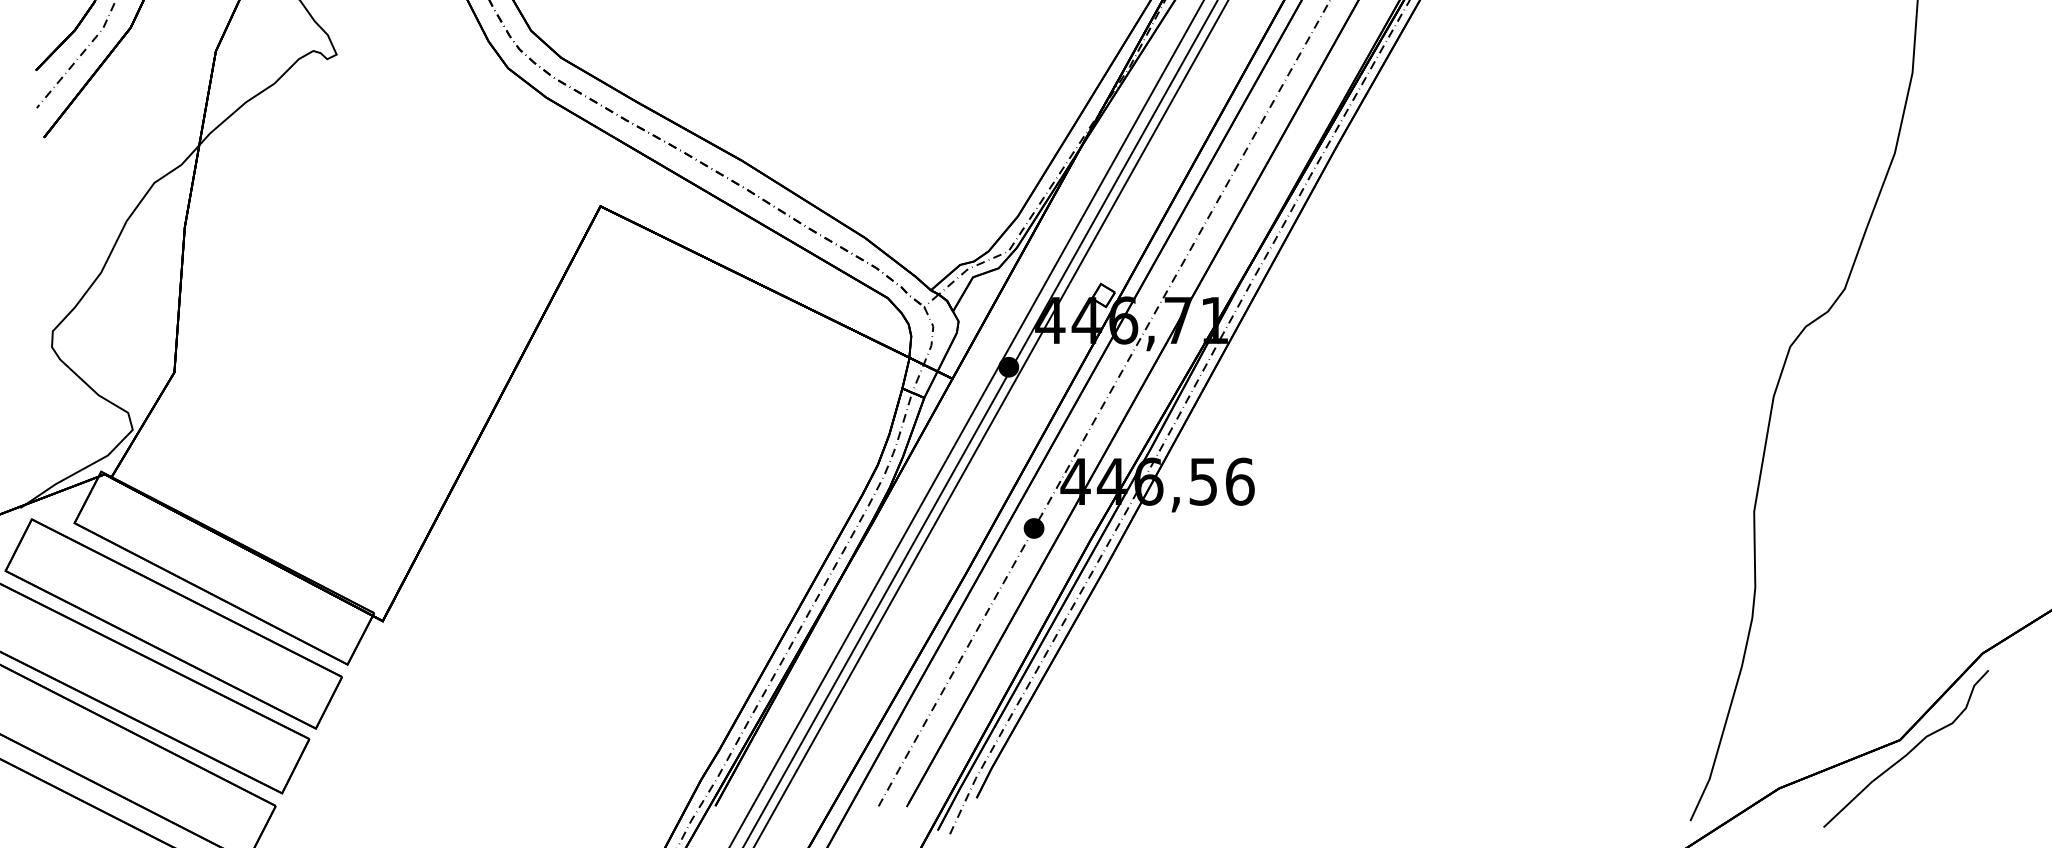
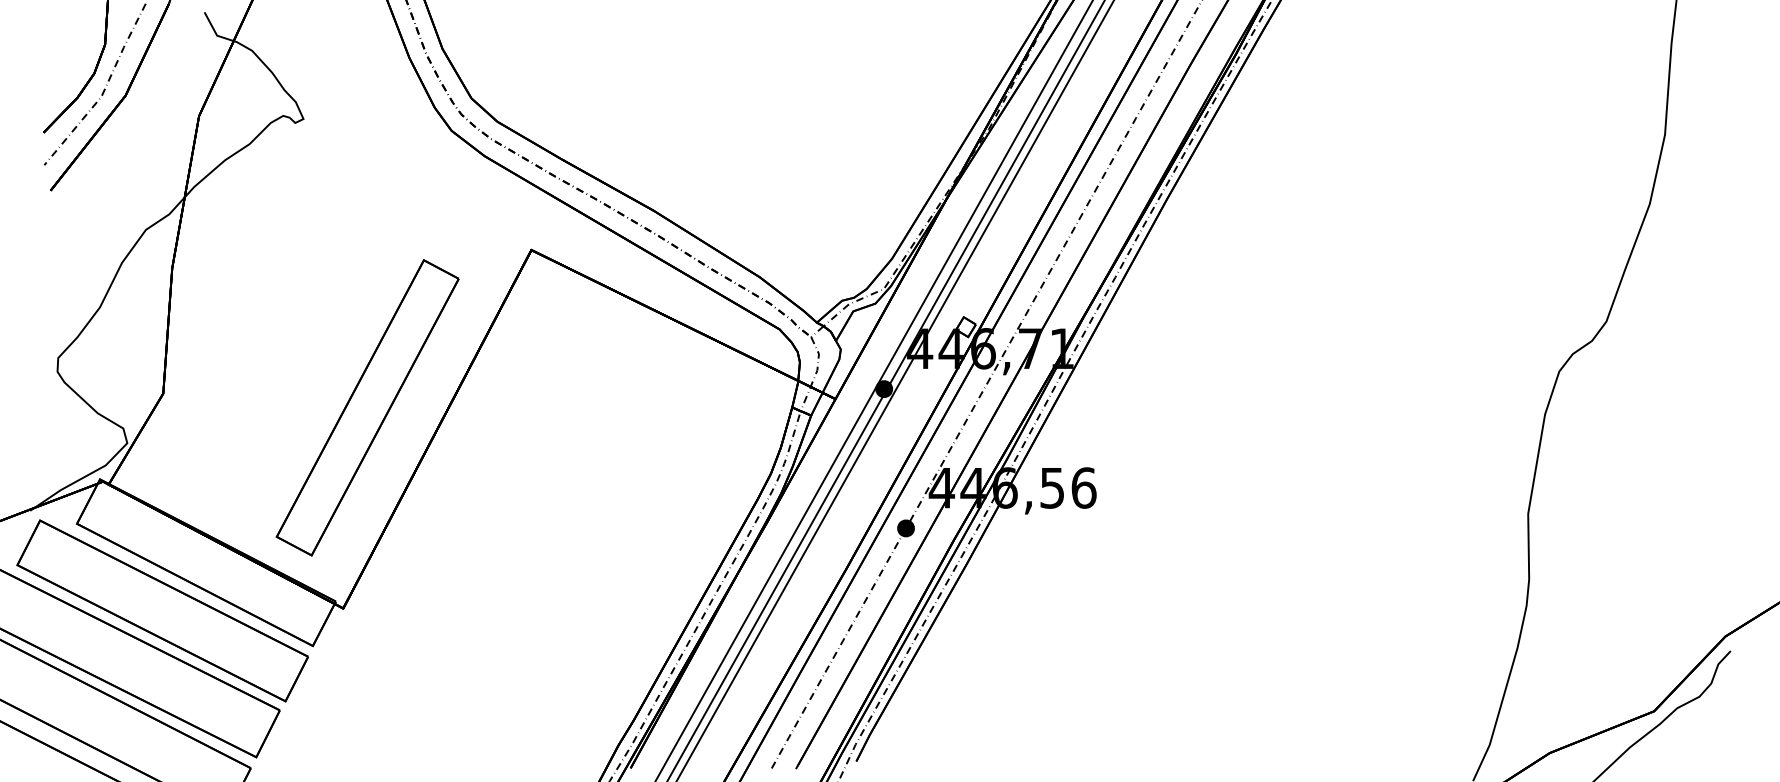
part: (410, 388) -> (367, 407), added

